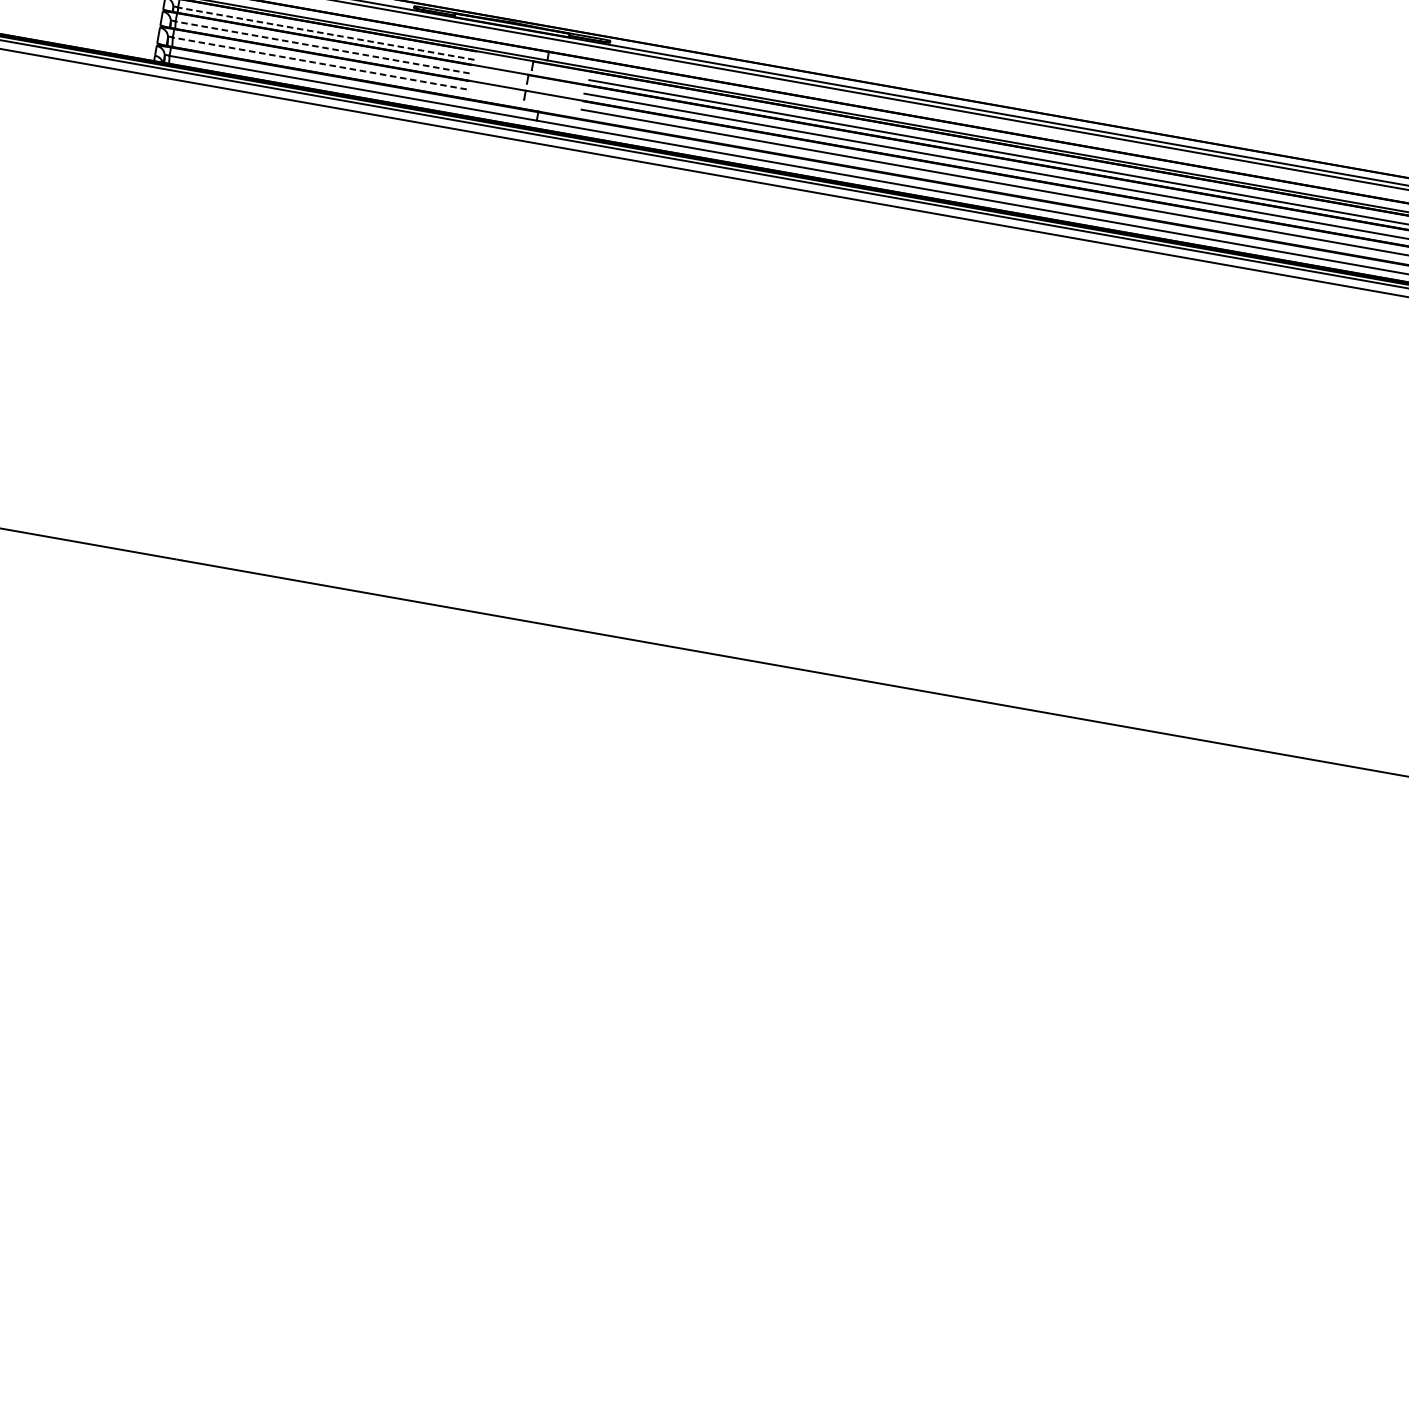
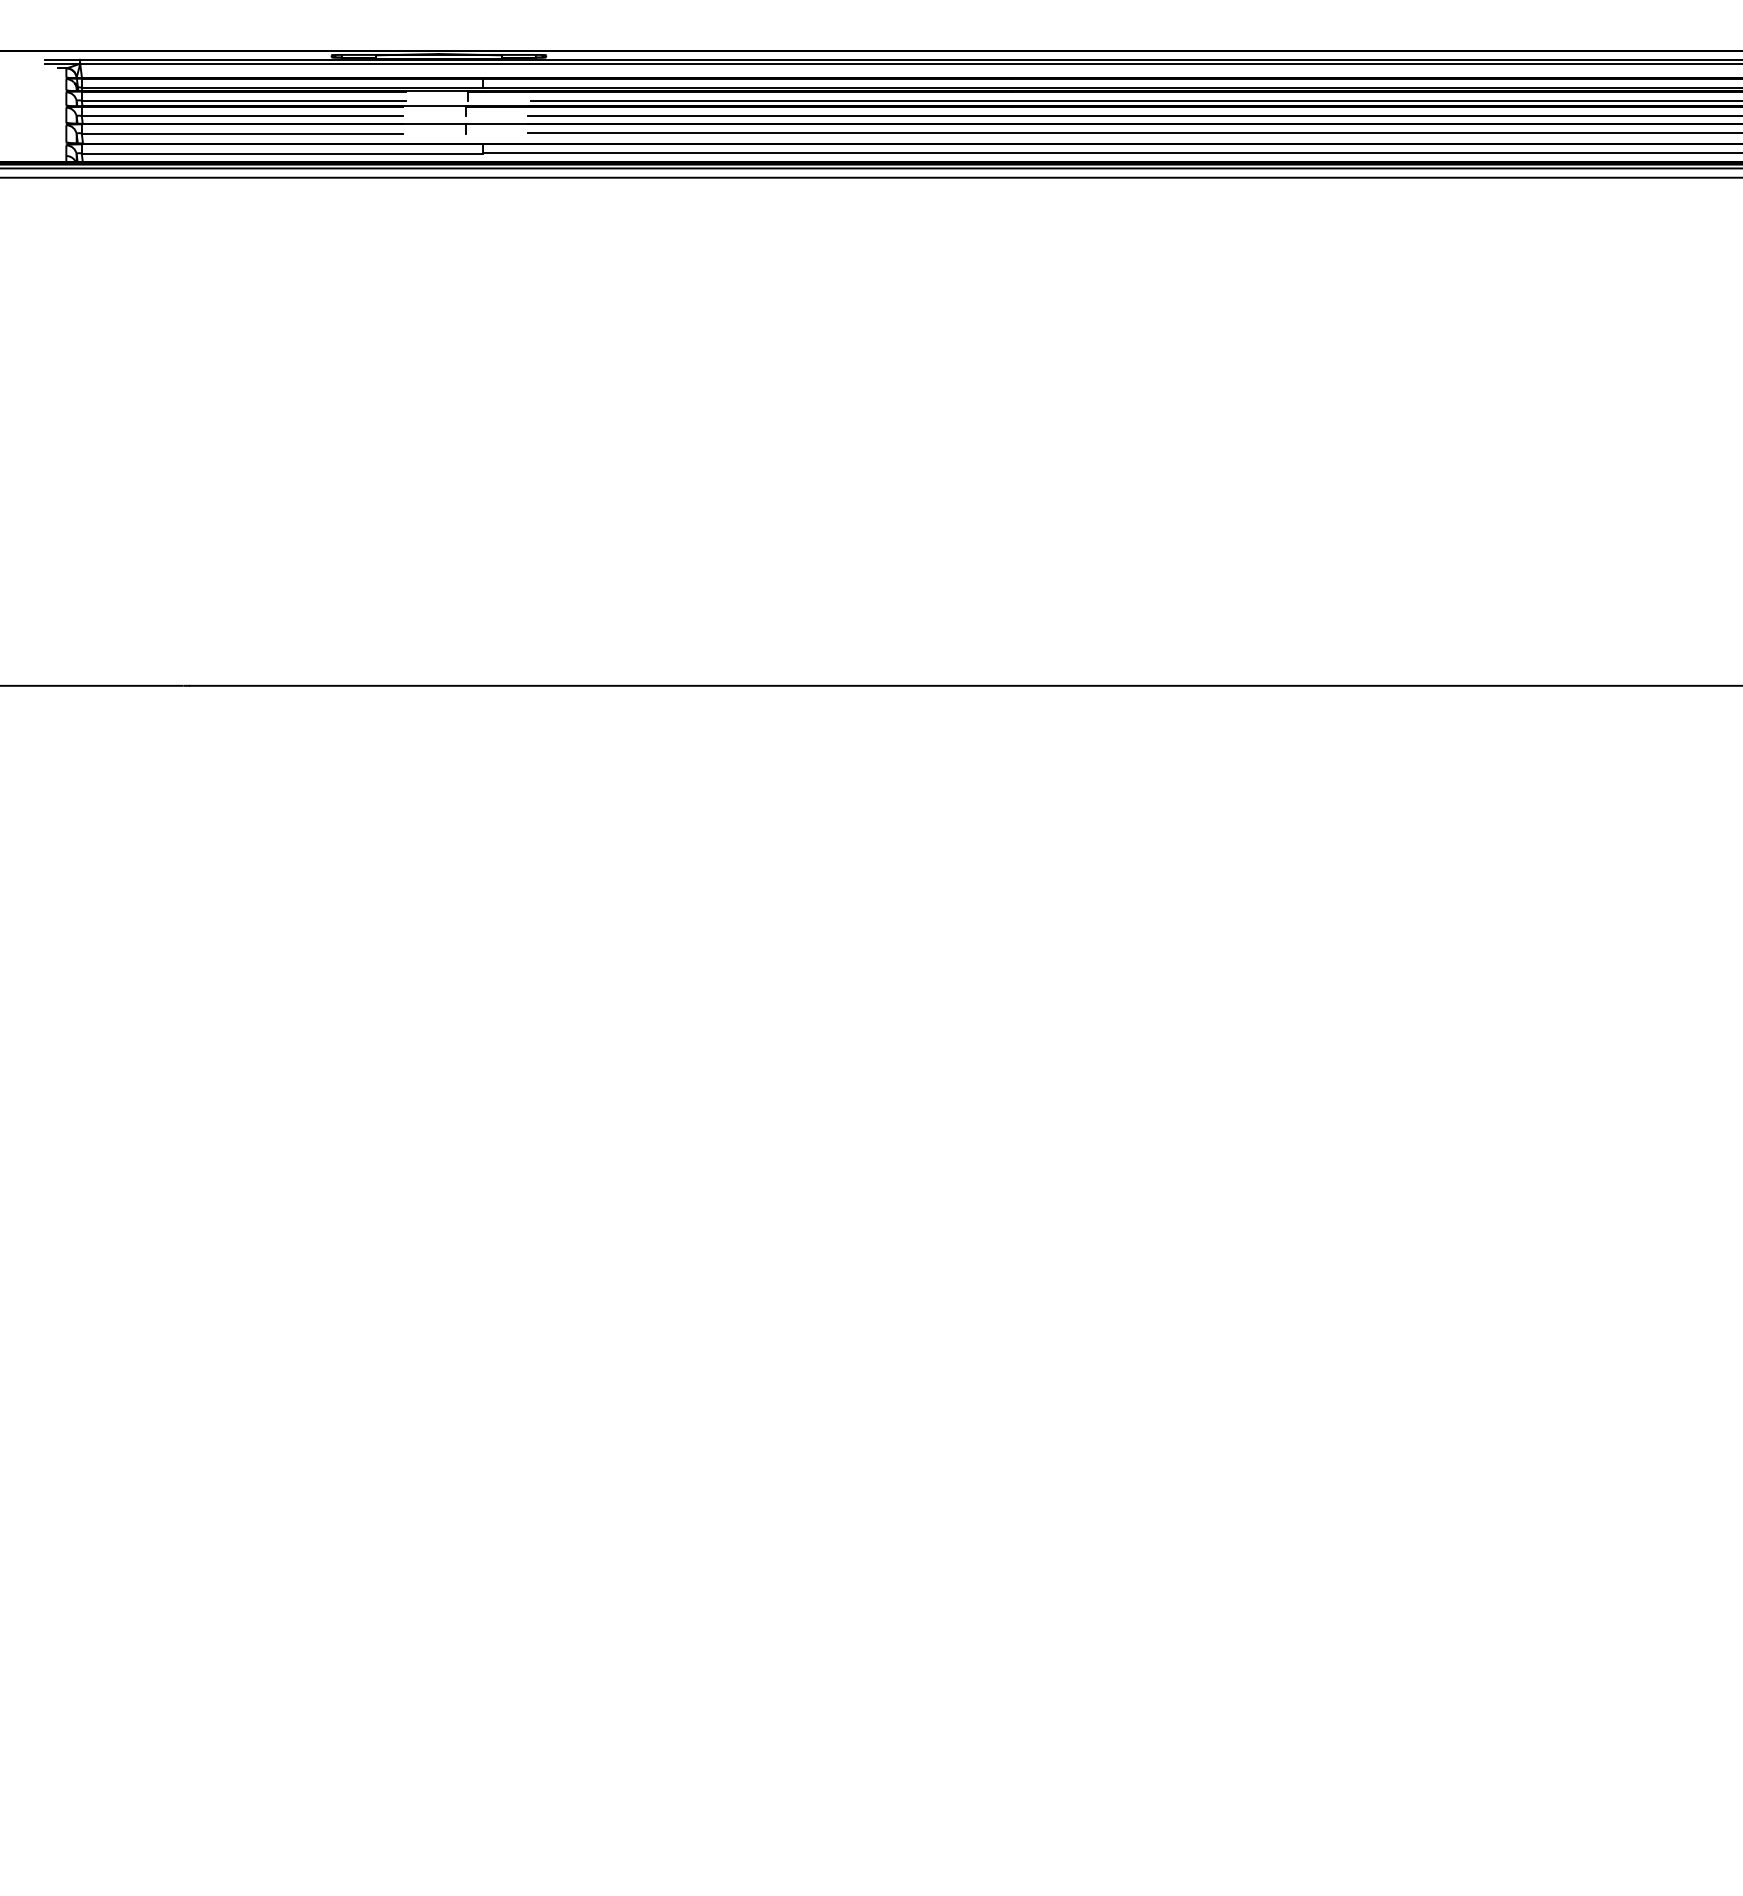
line: (326, 33) -> (243, 100), dashed -> solid
line: (322, 47) -> (242, 116), dashed -> solid
line: (319, 63) -> (242, 133), dashed -> solid

